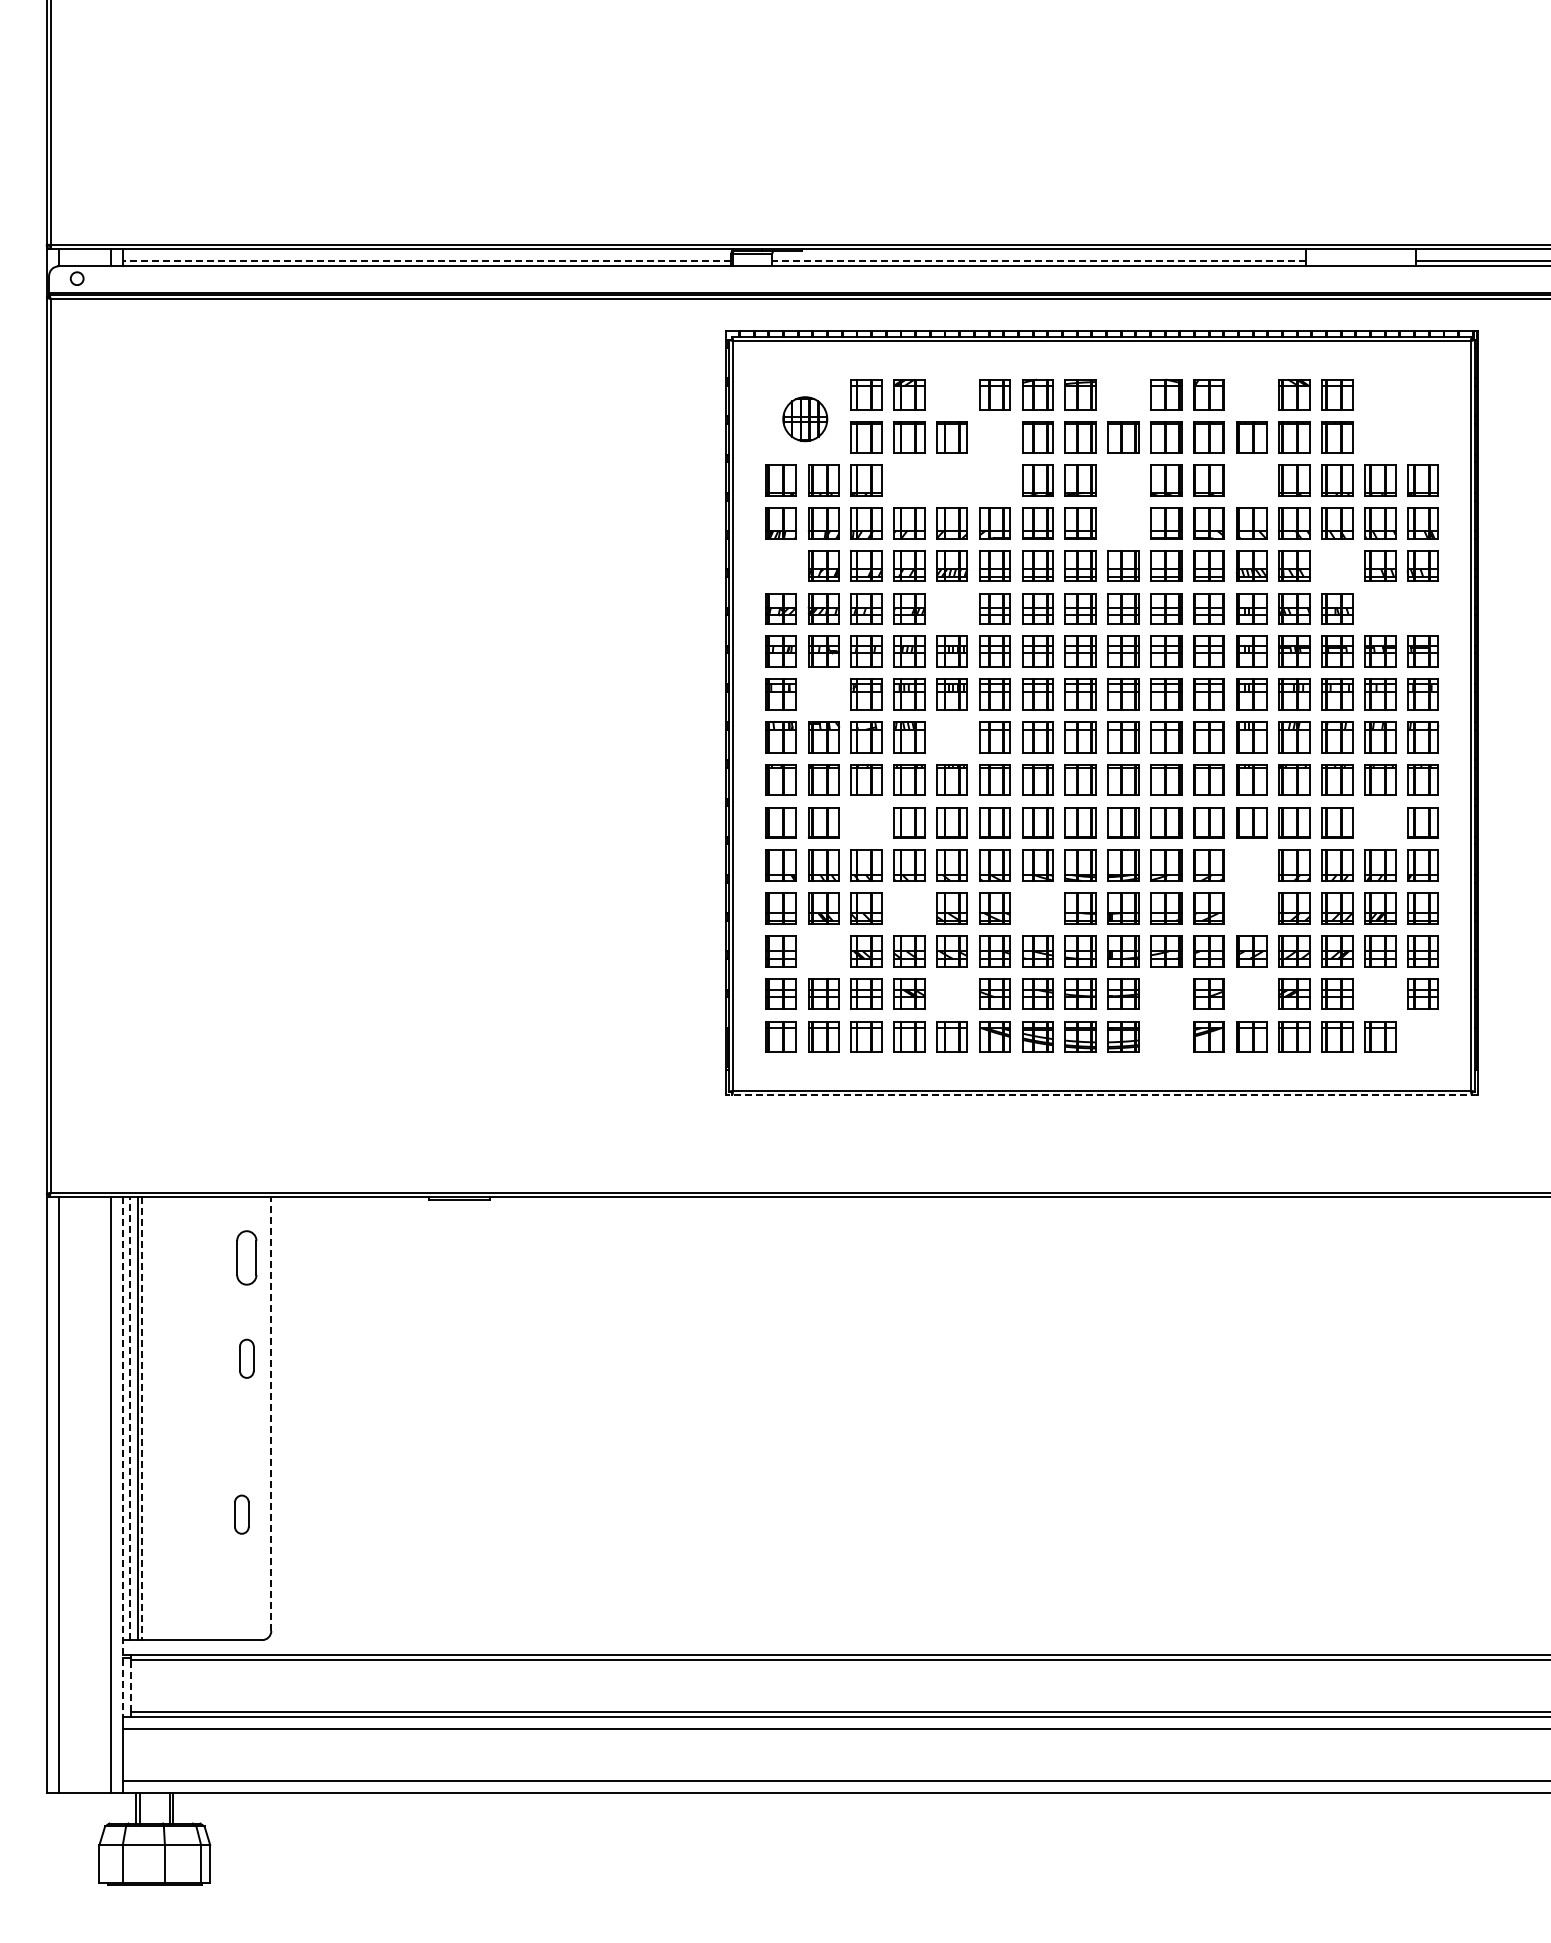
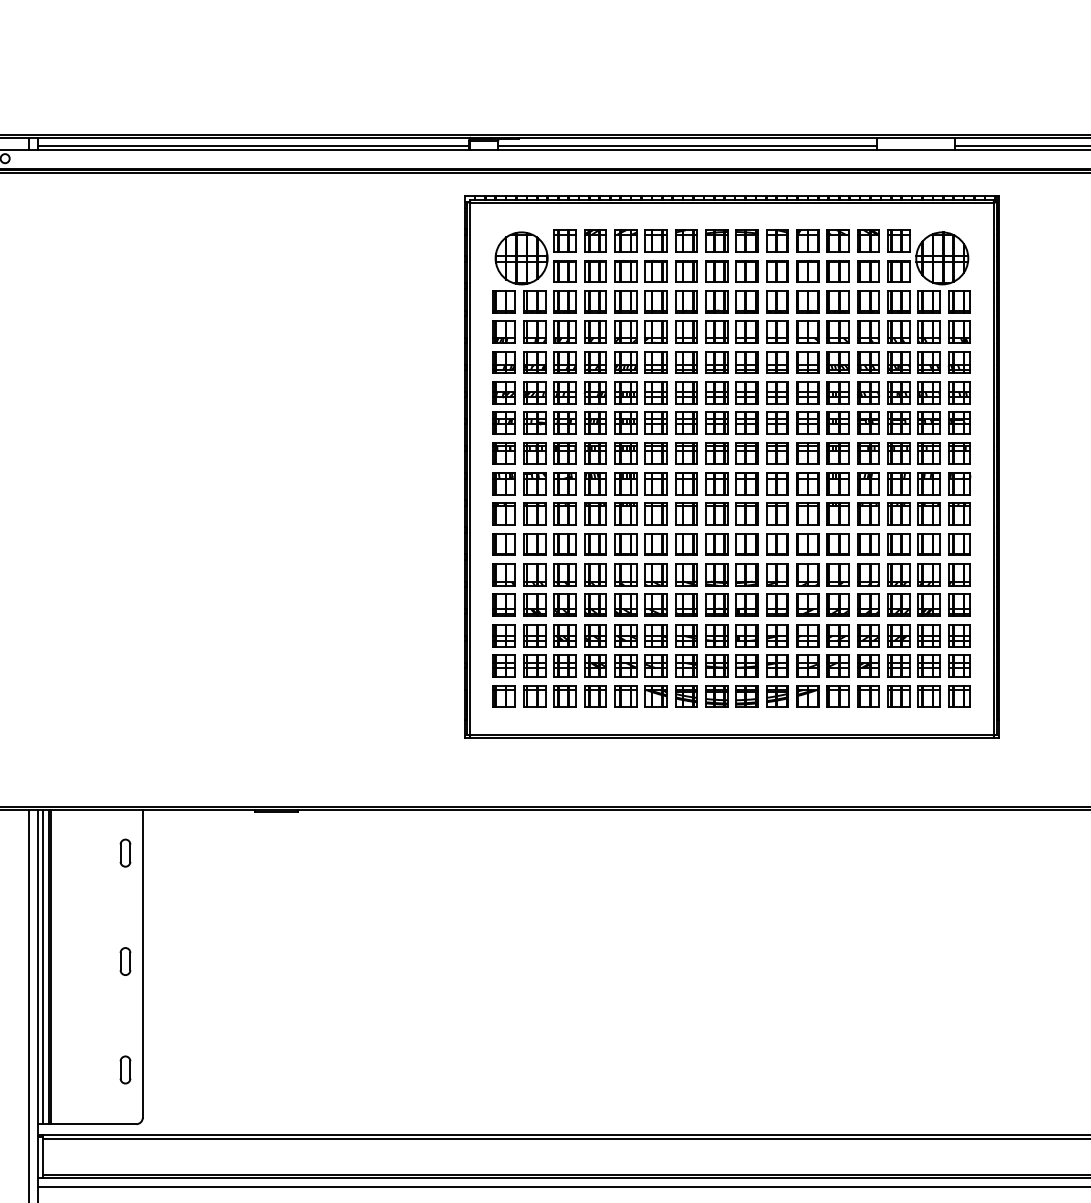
line: (426, 261) -> (252, 146), dashed -> solid
line: (1039, 261) -> (687, 146), dashed -> solid
part: (951, 394) -> (625, 240), added
part: (1123, 394) -> (747, 240), added
part: (1251, 394) -> (837, 240), added
part: (804, 418) -> (520, 257), size x1.67
part: (1398, 418) -> (942, 257), added
part: (994, 437) -> (655, 271), added
part: (909, 480) -> (595, 301), added
part: (951, 480) -> (625, 301), added
part: (994, 480) -> (655, 301), added
part: (1123, 480) -> (747, 301), added
part: (1251, 480) -> (837, 301), added
part: (1123, 523) -> (747, 332), added
part: (780, 565) -> (503, 362), added
part: (1337, 565) -> (898, 362), added
part: (951, 608) -> (625, 392), added
part: (1380, 608) -> (929, 392), added
part: (1422, 608) -> (959, 392), added
part: (823, 694) -> (534, 453), added
part: (951, 737) -> (625, 484), added
part: (866, 822) -> (564, 544), added
part: (1380, 822) -> (929, 544), added
part: (1251, 865) -> (837, 574), added
part: (909, 908) -> (595, 605), added
part: (1037, 908) -> (686, 605), added
part: (1251, 908) -> (837, 605), added
part: (823, 951) -> (534, 635), added
part: (951, 993) -> (625, 665), added
part: (1166, 993) -> (777, 665), added
part: (1251, 993) -> (837, 665), added
part: (1380, 993) -> (929, 665), added
part: (1166, 1036) -> (777, 696), added
part: (1422, 1036) -> (959, 696), added
line: (1101, 1095) -> (731, 737), dashed -> solid
part: (246, 1257) -> (125, 852), size x0.71
part: (246, 1358) -> (125, 961), moved
line: (271, 1413) -> (142, 963), dashed -> solid
line: (130, 1418) -> (42, 967), dashed -> solid
line: (142, 1418) -> (51, 967), dashed -> solid
line: (123, 1456) -> (38, 993), dashed -> solid
part: (241, 1514) -> (125, 1069), moved
line: (130, 1685) -> (42, 1156), dashed -> solid

